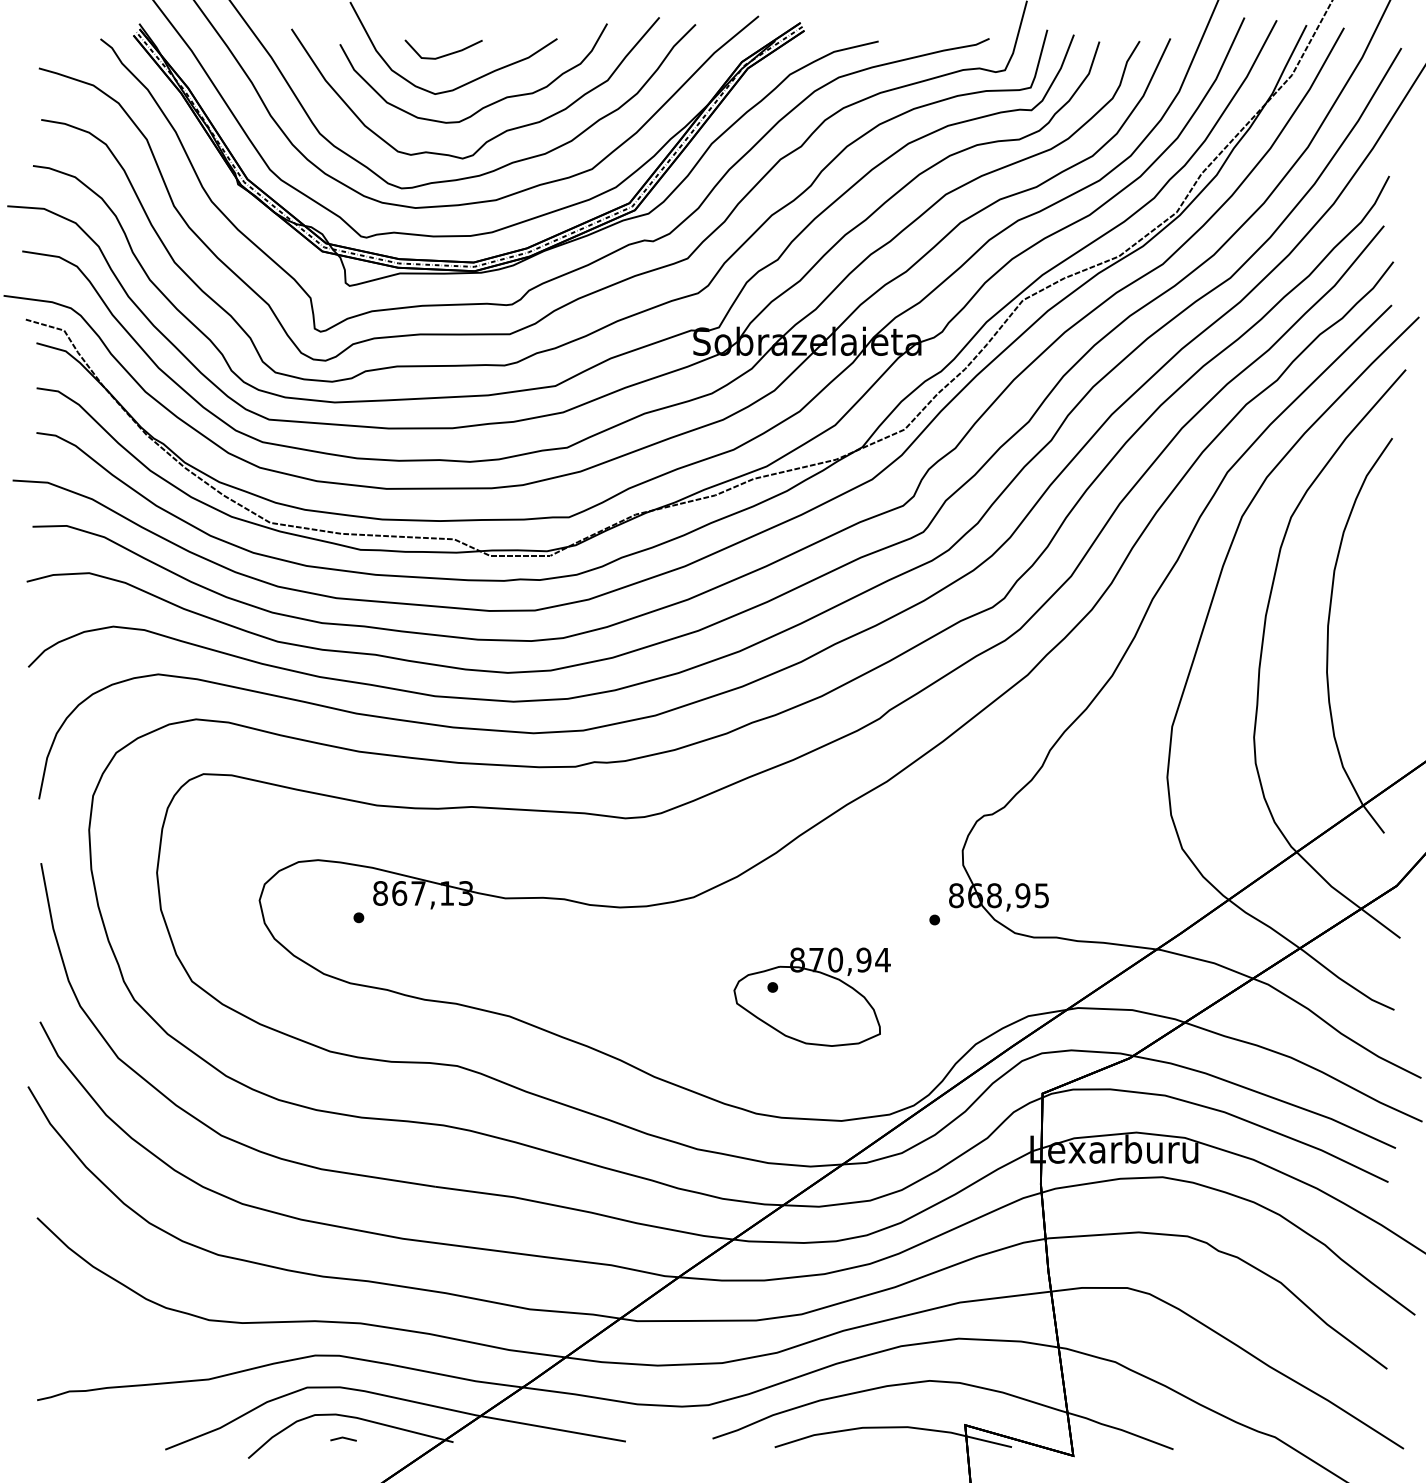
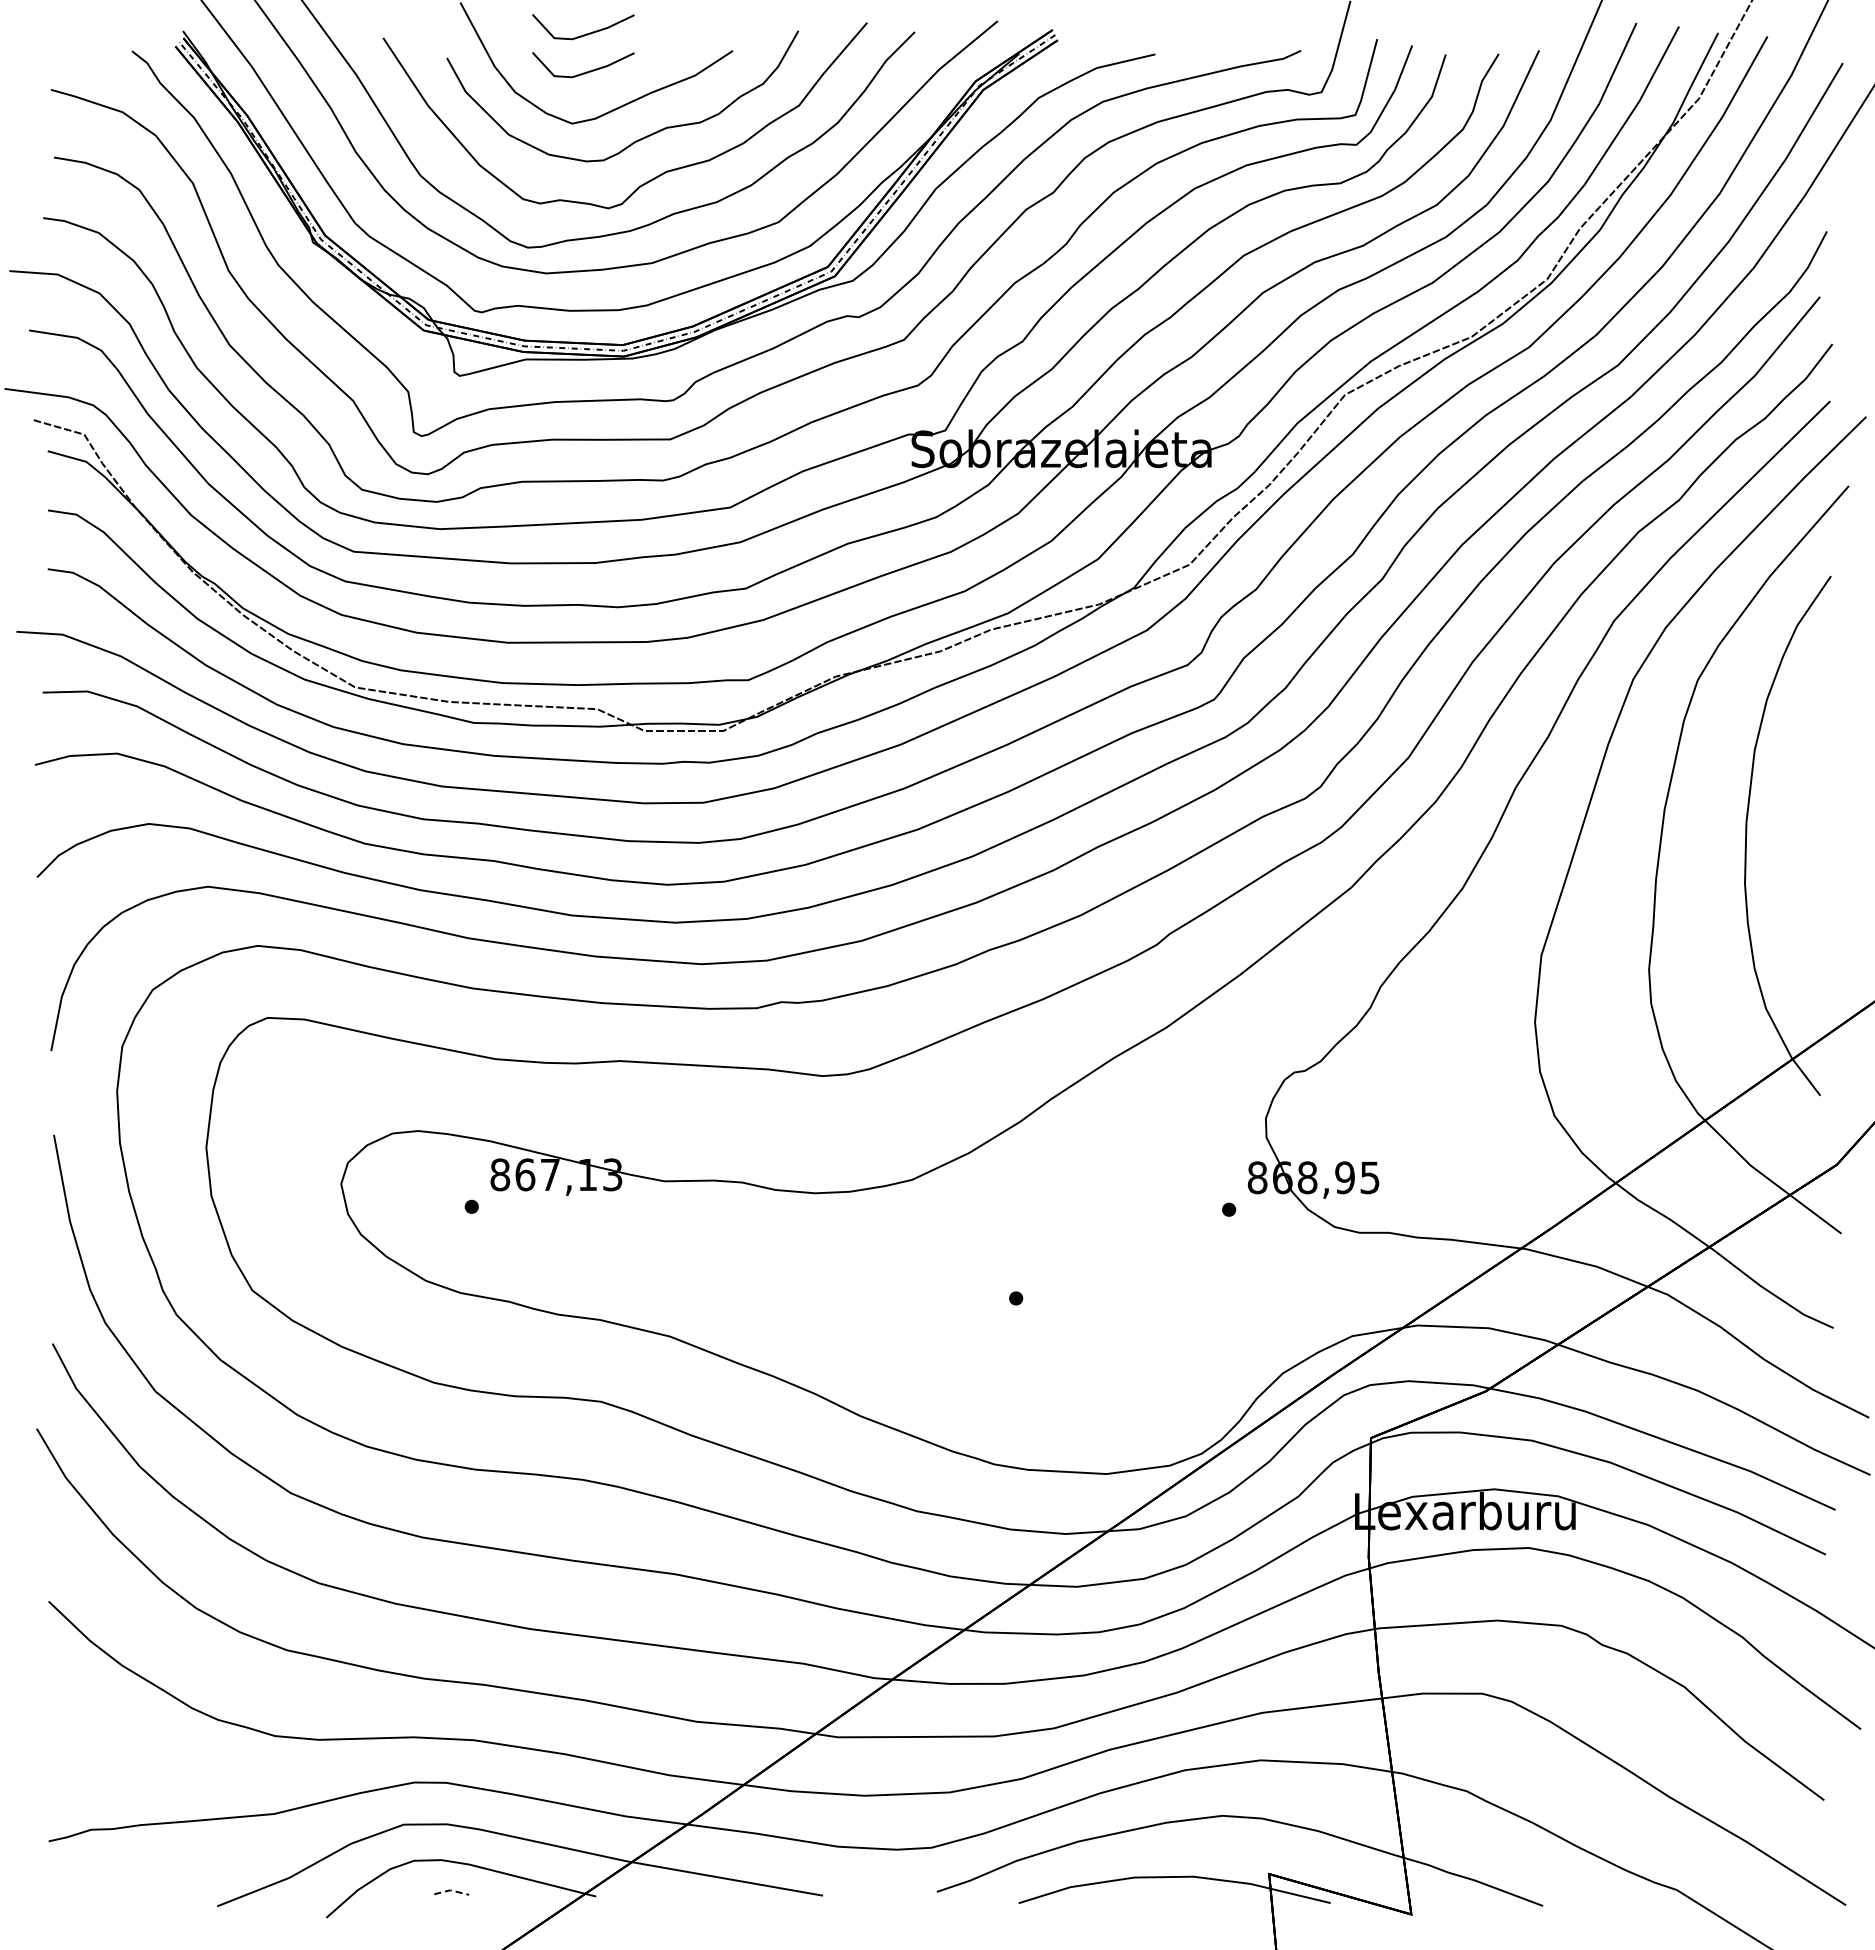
line: (446, 25) -> (586, 33), added
part: (811, 997) -> (1067, 1311), removed
line: (343, 1437) -> (451, 1890), solid -> dashed

